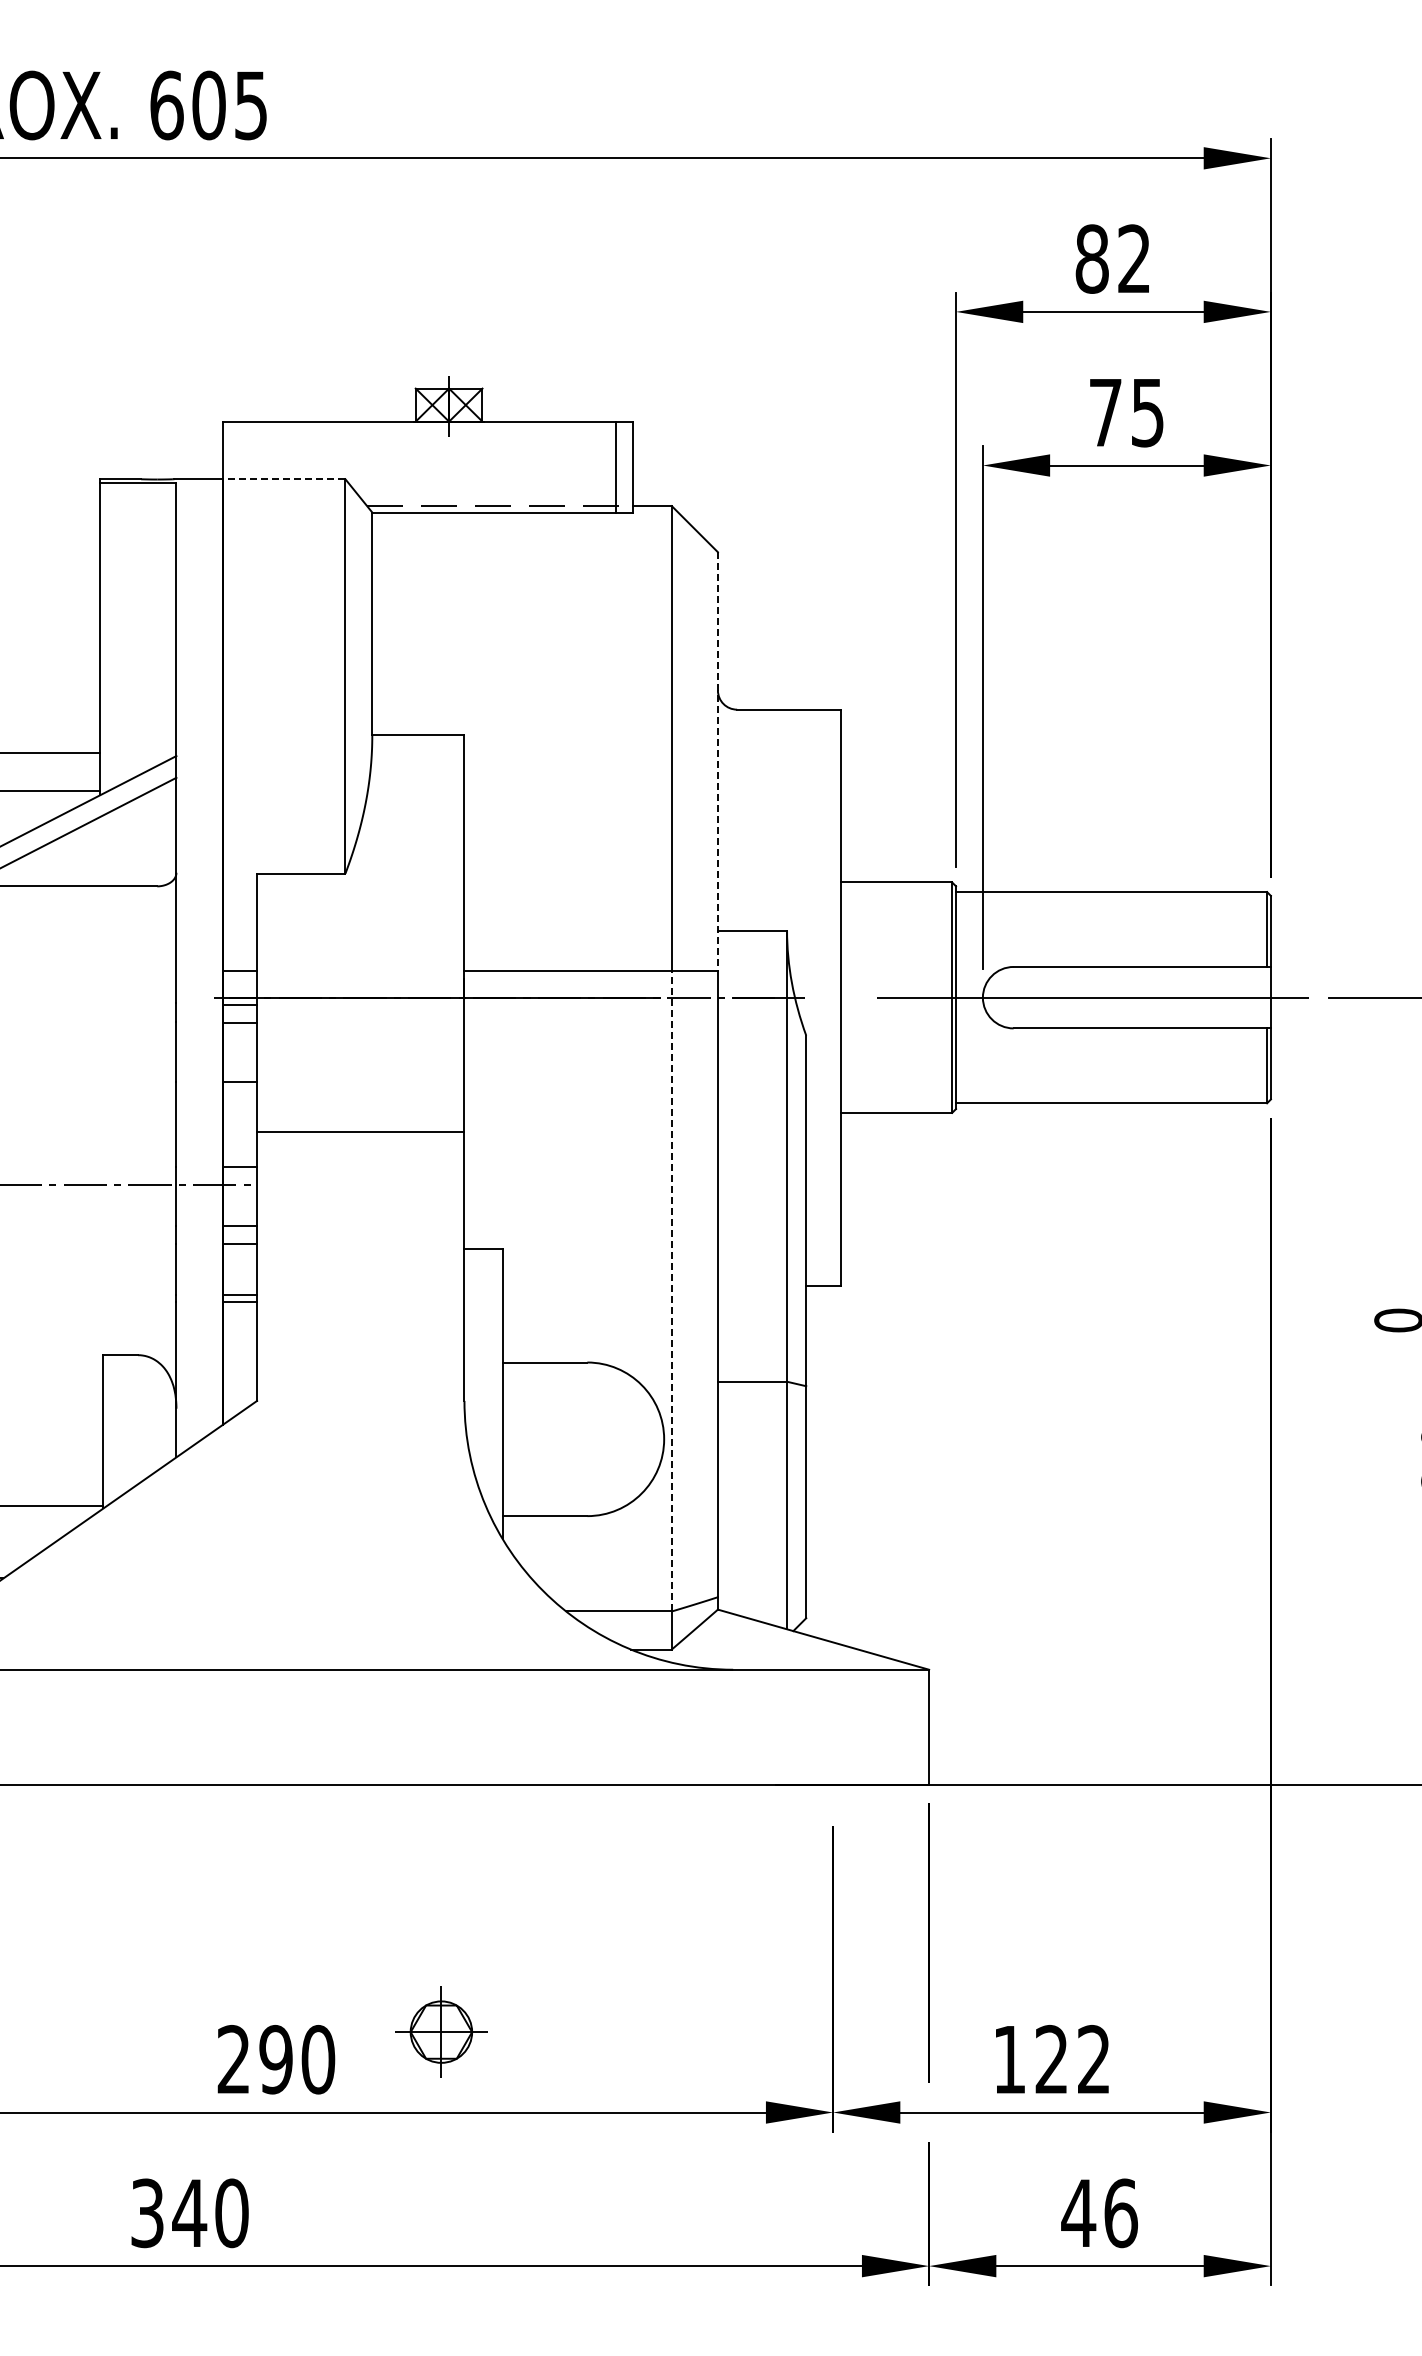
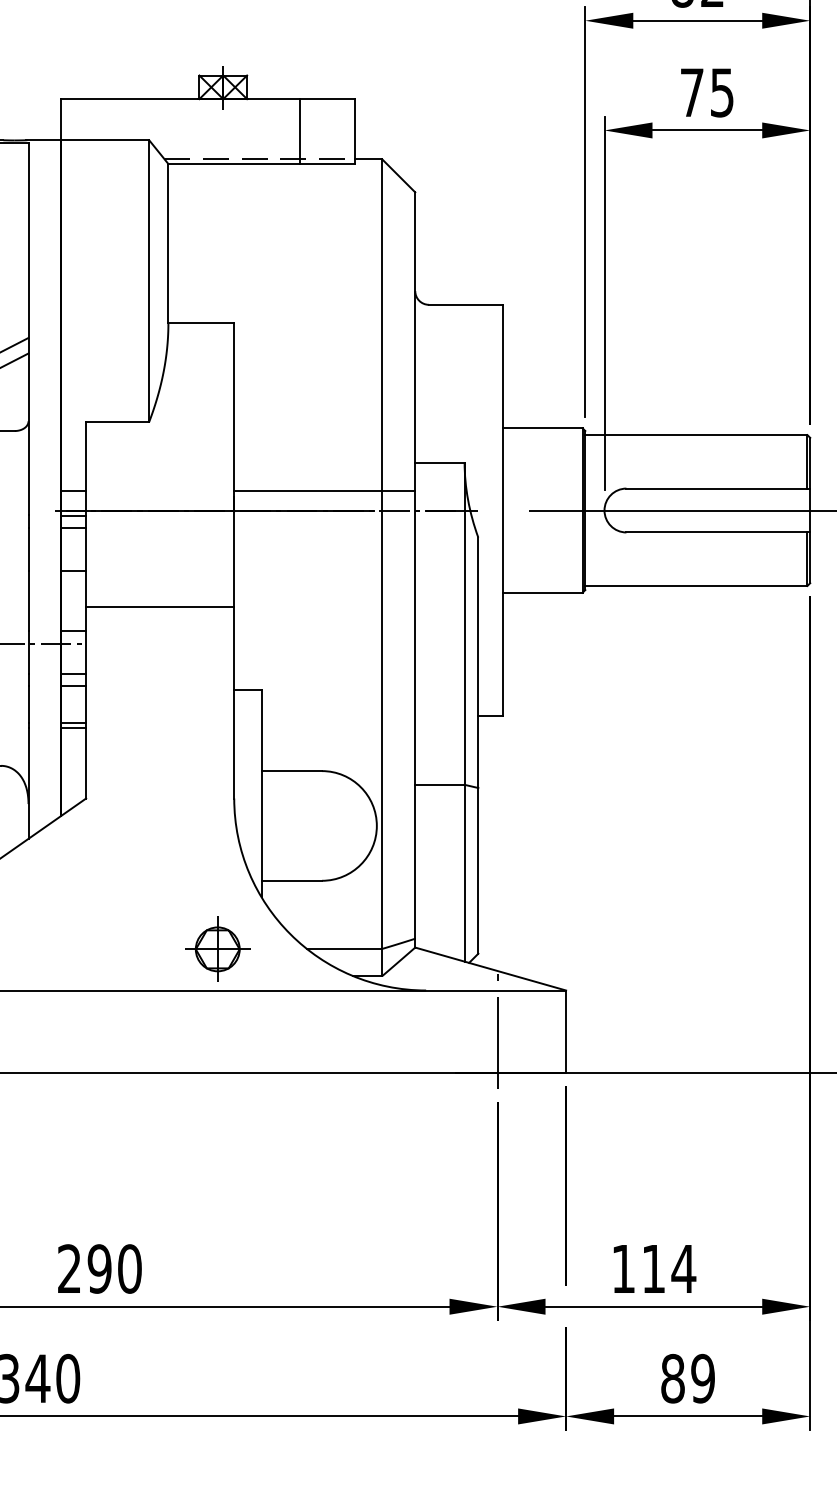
line: (615, 466) -> (299, 131), moved
line: (283, 479) -> (104, 140), dashed -> solid
line: (717, 762) -> (414, 342), dashed -> solid
line: (671, 1290) -> (382, 719), dashed -> solid
line: (833, 1727) -> (497, 1031), added
part: (441, 2031) -> (217, 948), moved
text: (1073, 2058) -> (669, 1268), 122 -> 114
text: (1099, 2213) -> (687, 1378), 46 -> 89

